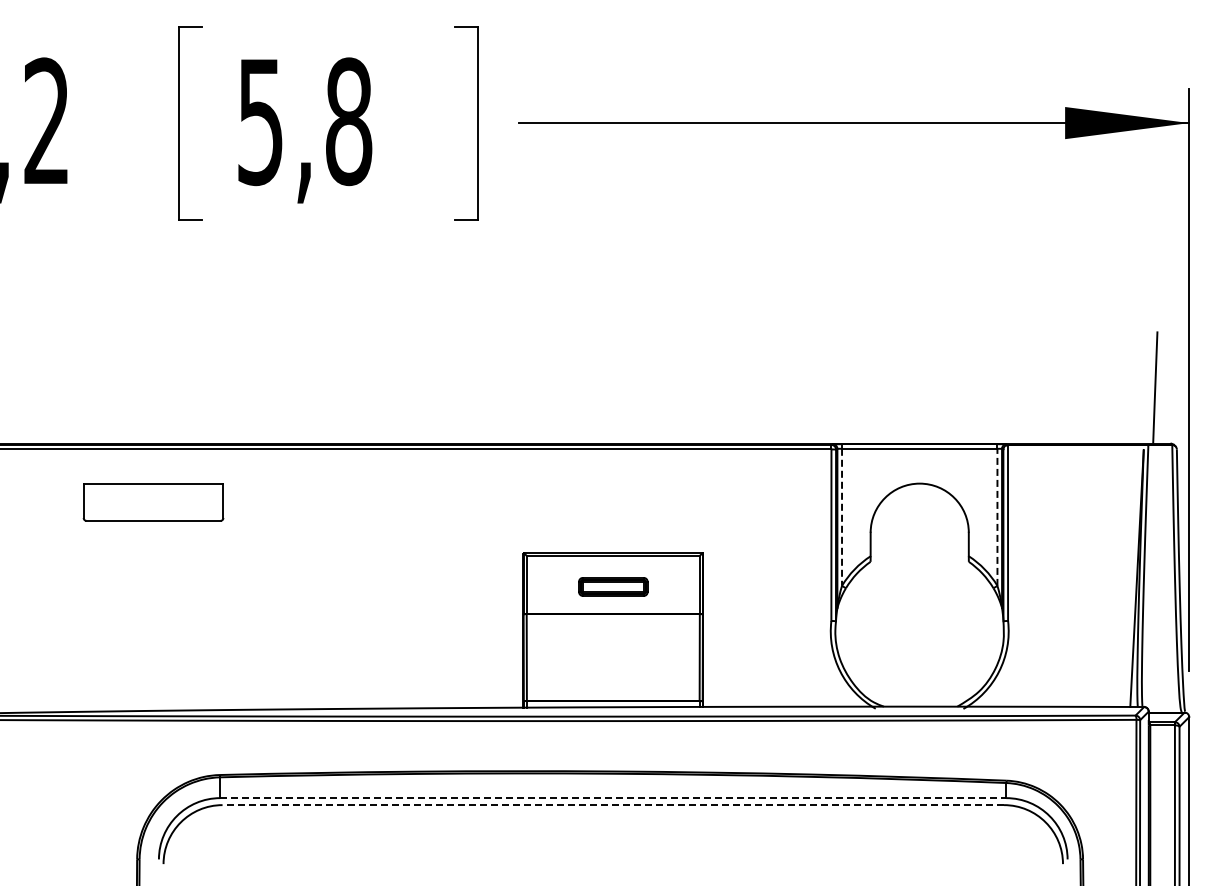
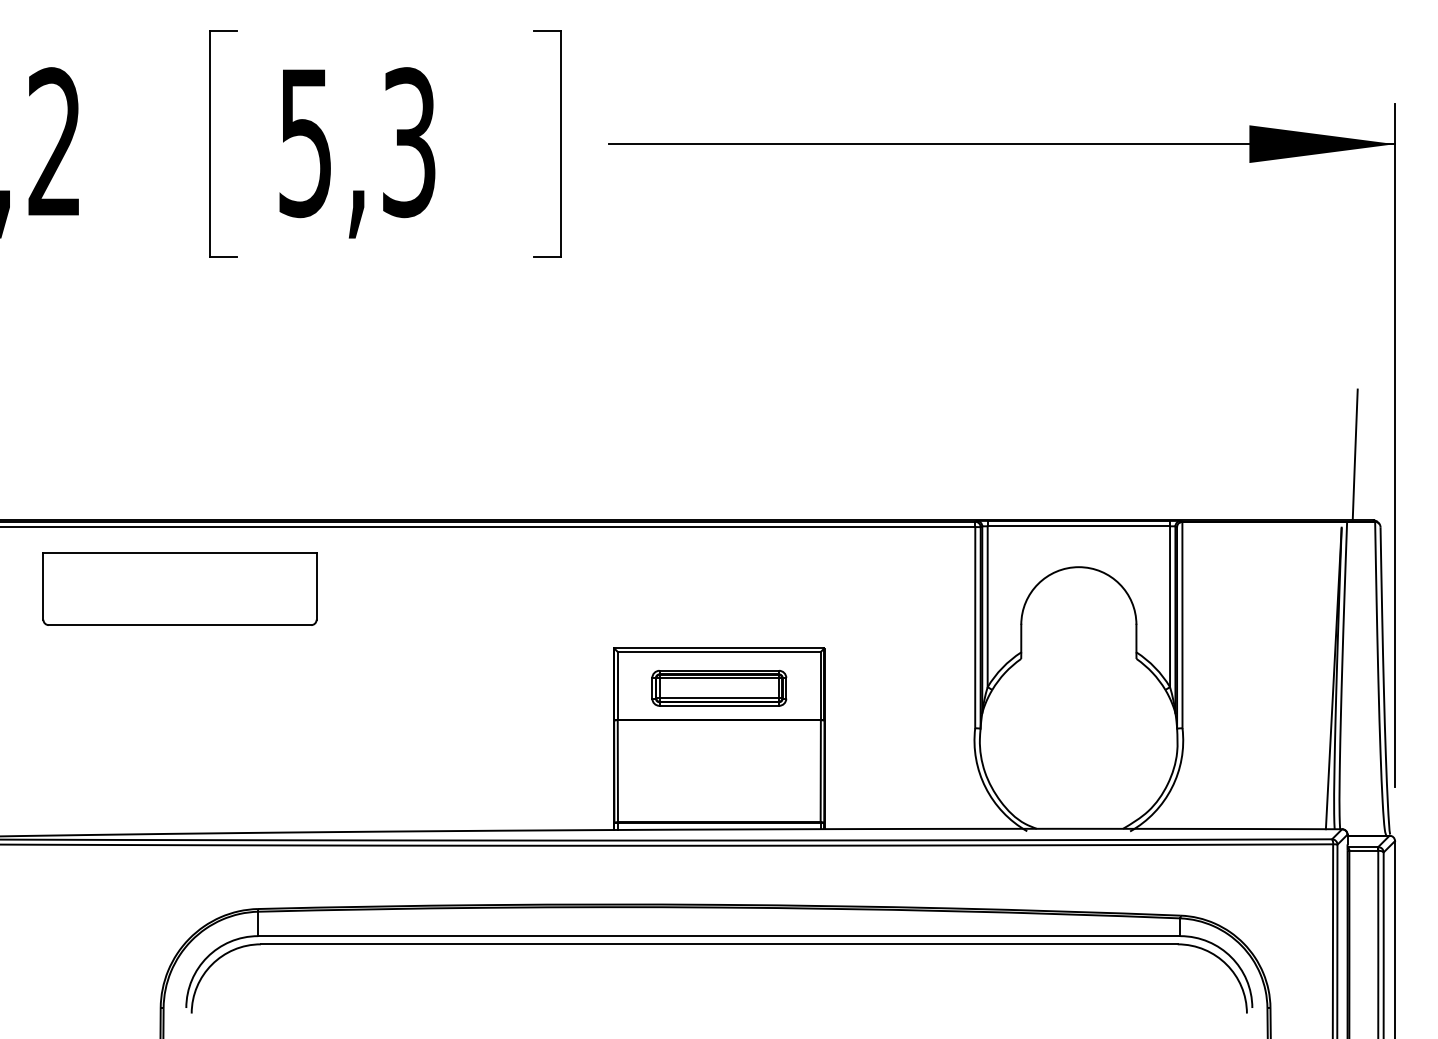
text: (349, 121) -> (409, 142), 5,8 -> 5,3
part: (153, 502) -> (179, 589), size x1.67
line: (842, 517) -> (988, 606), dashed -> solid
line: (997, 517) -> (1170, 606), dashed -> solid
part: (613, 586) -> (719, 687), size x1.67
line: (613, 798) -> (719, 936), dashed -> solid
line: (613, 805) -> (719, 944), dashed -> solid

